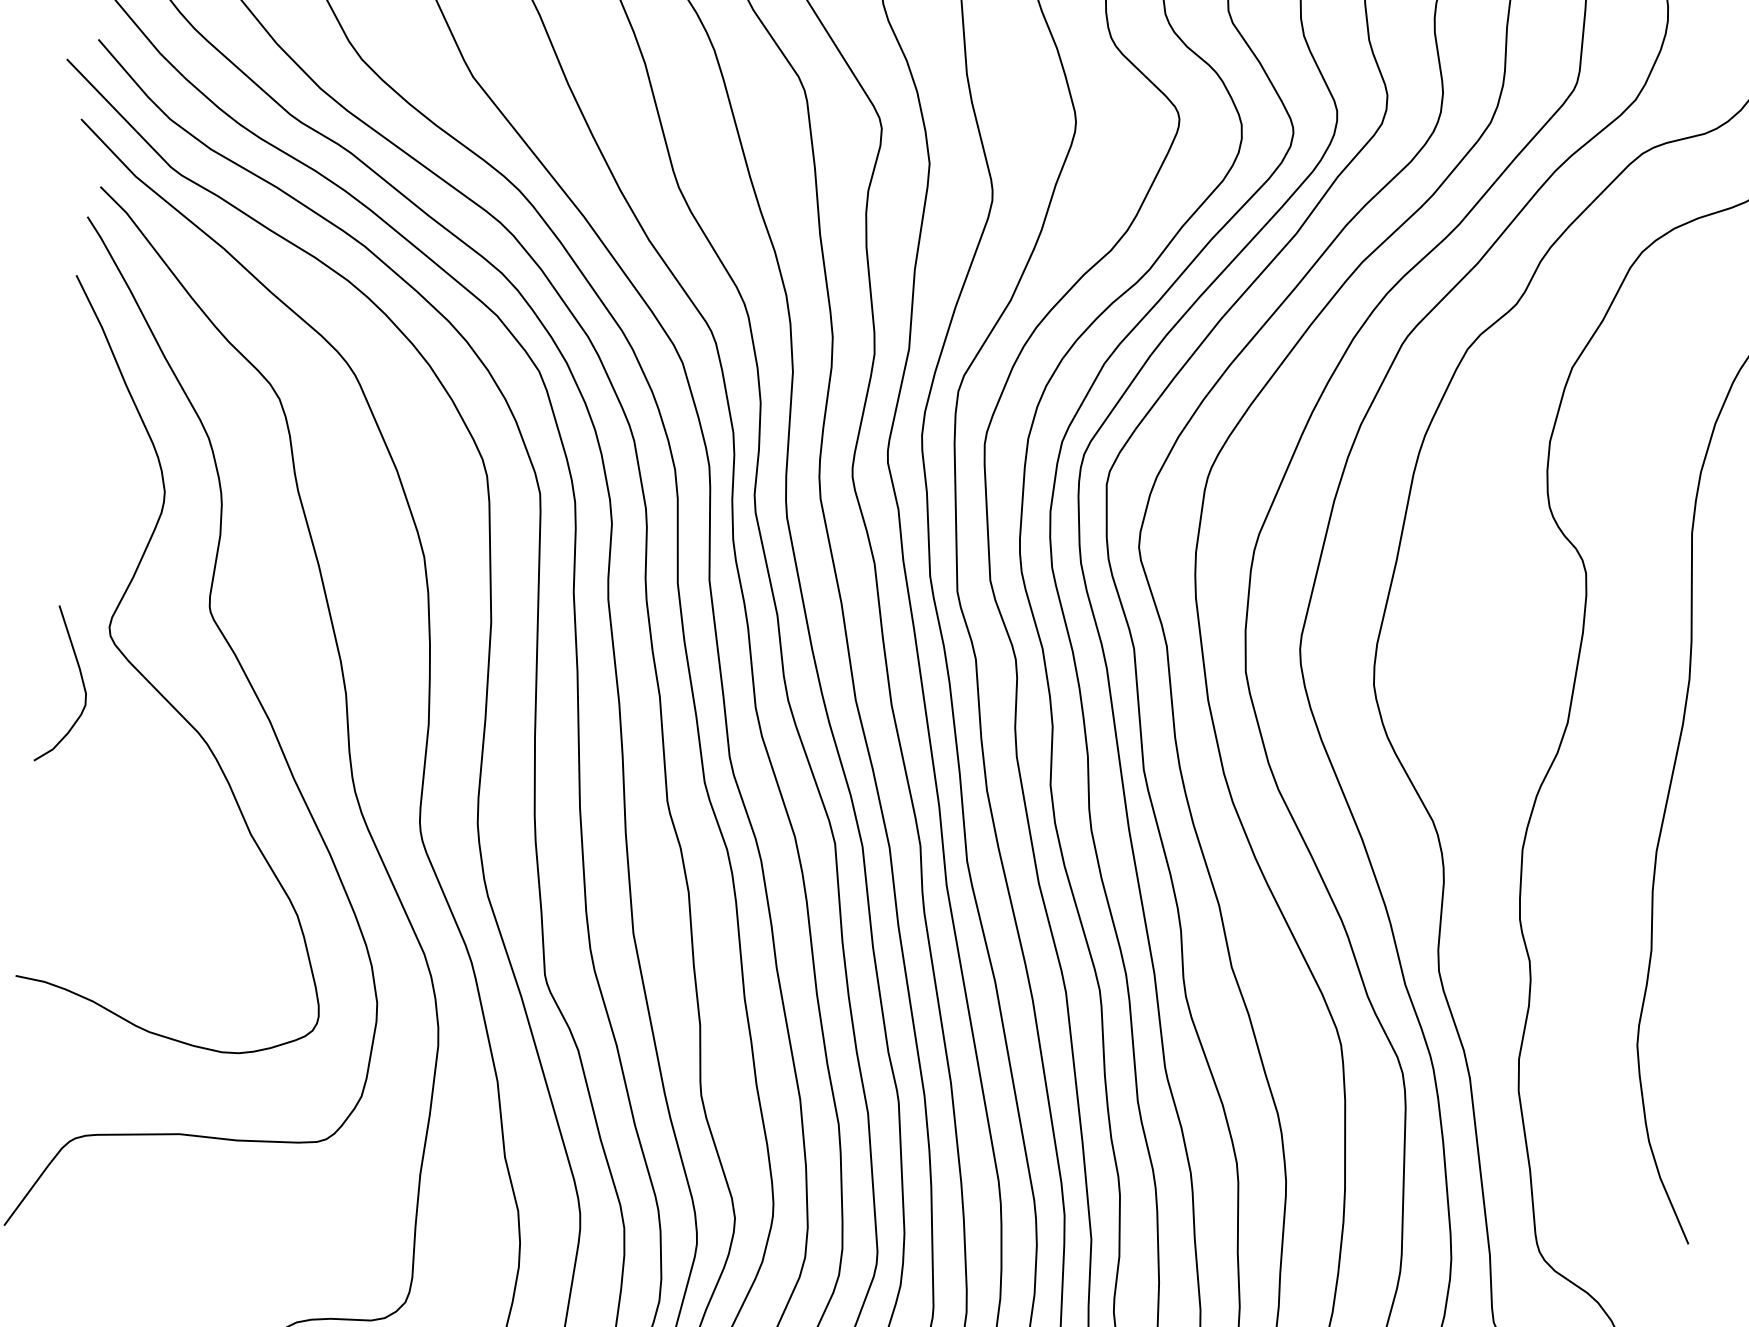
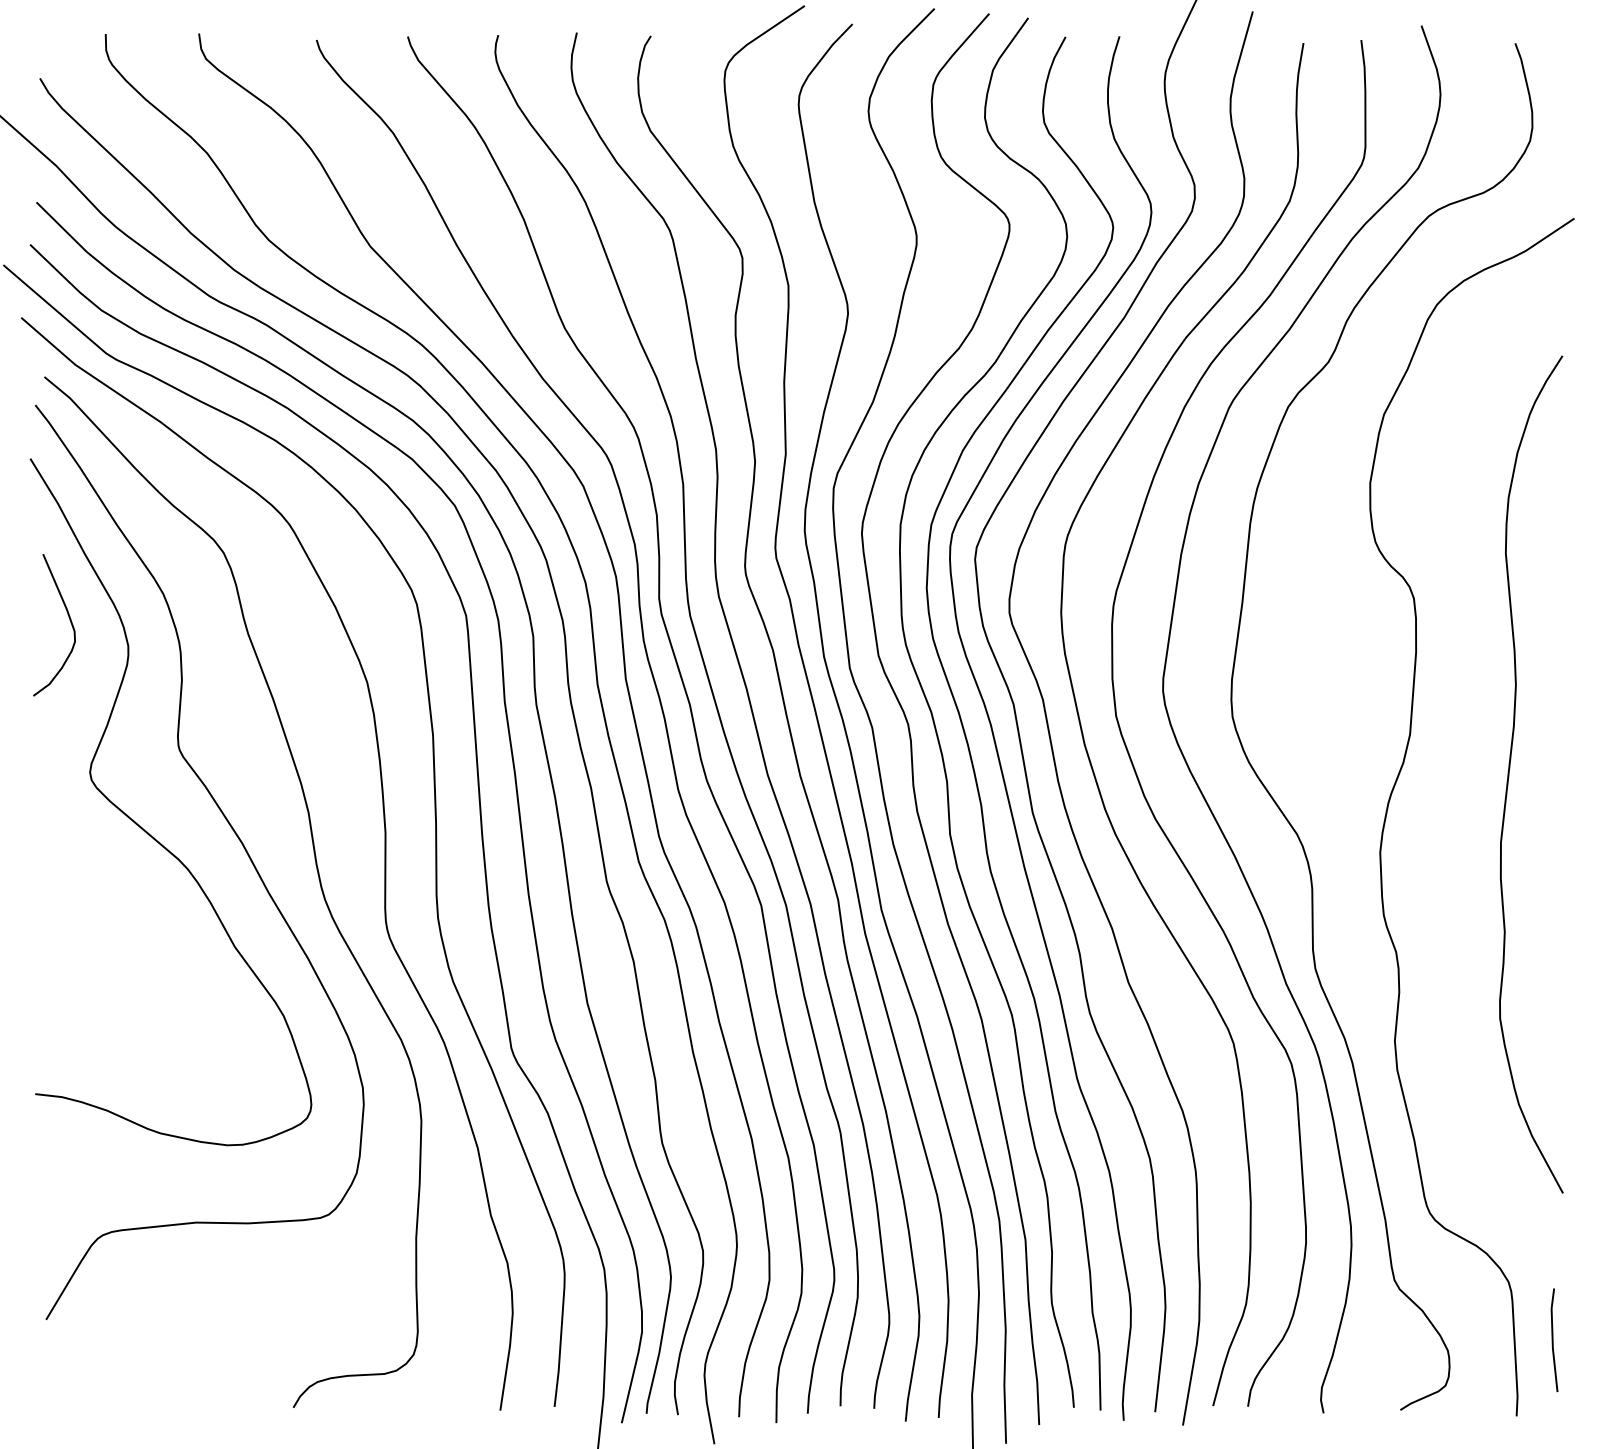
curve: (81, 681) -> (69, 620), moved

